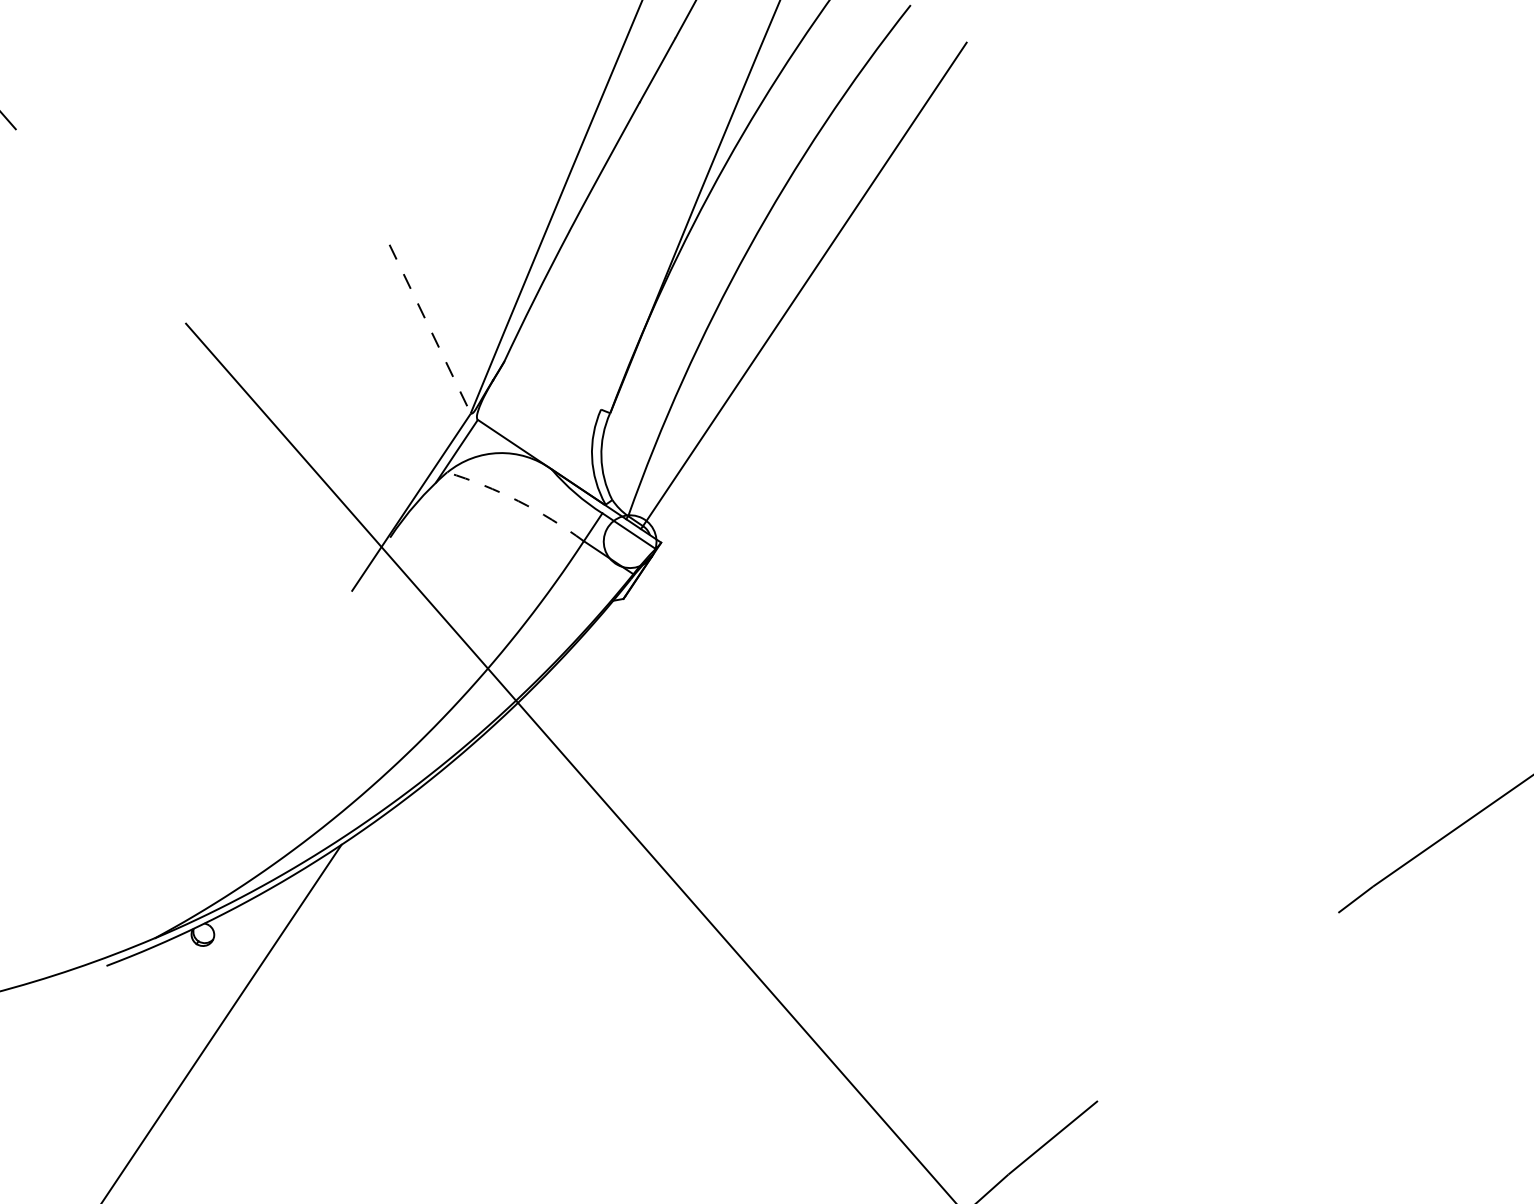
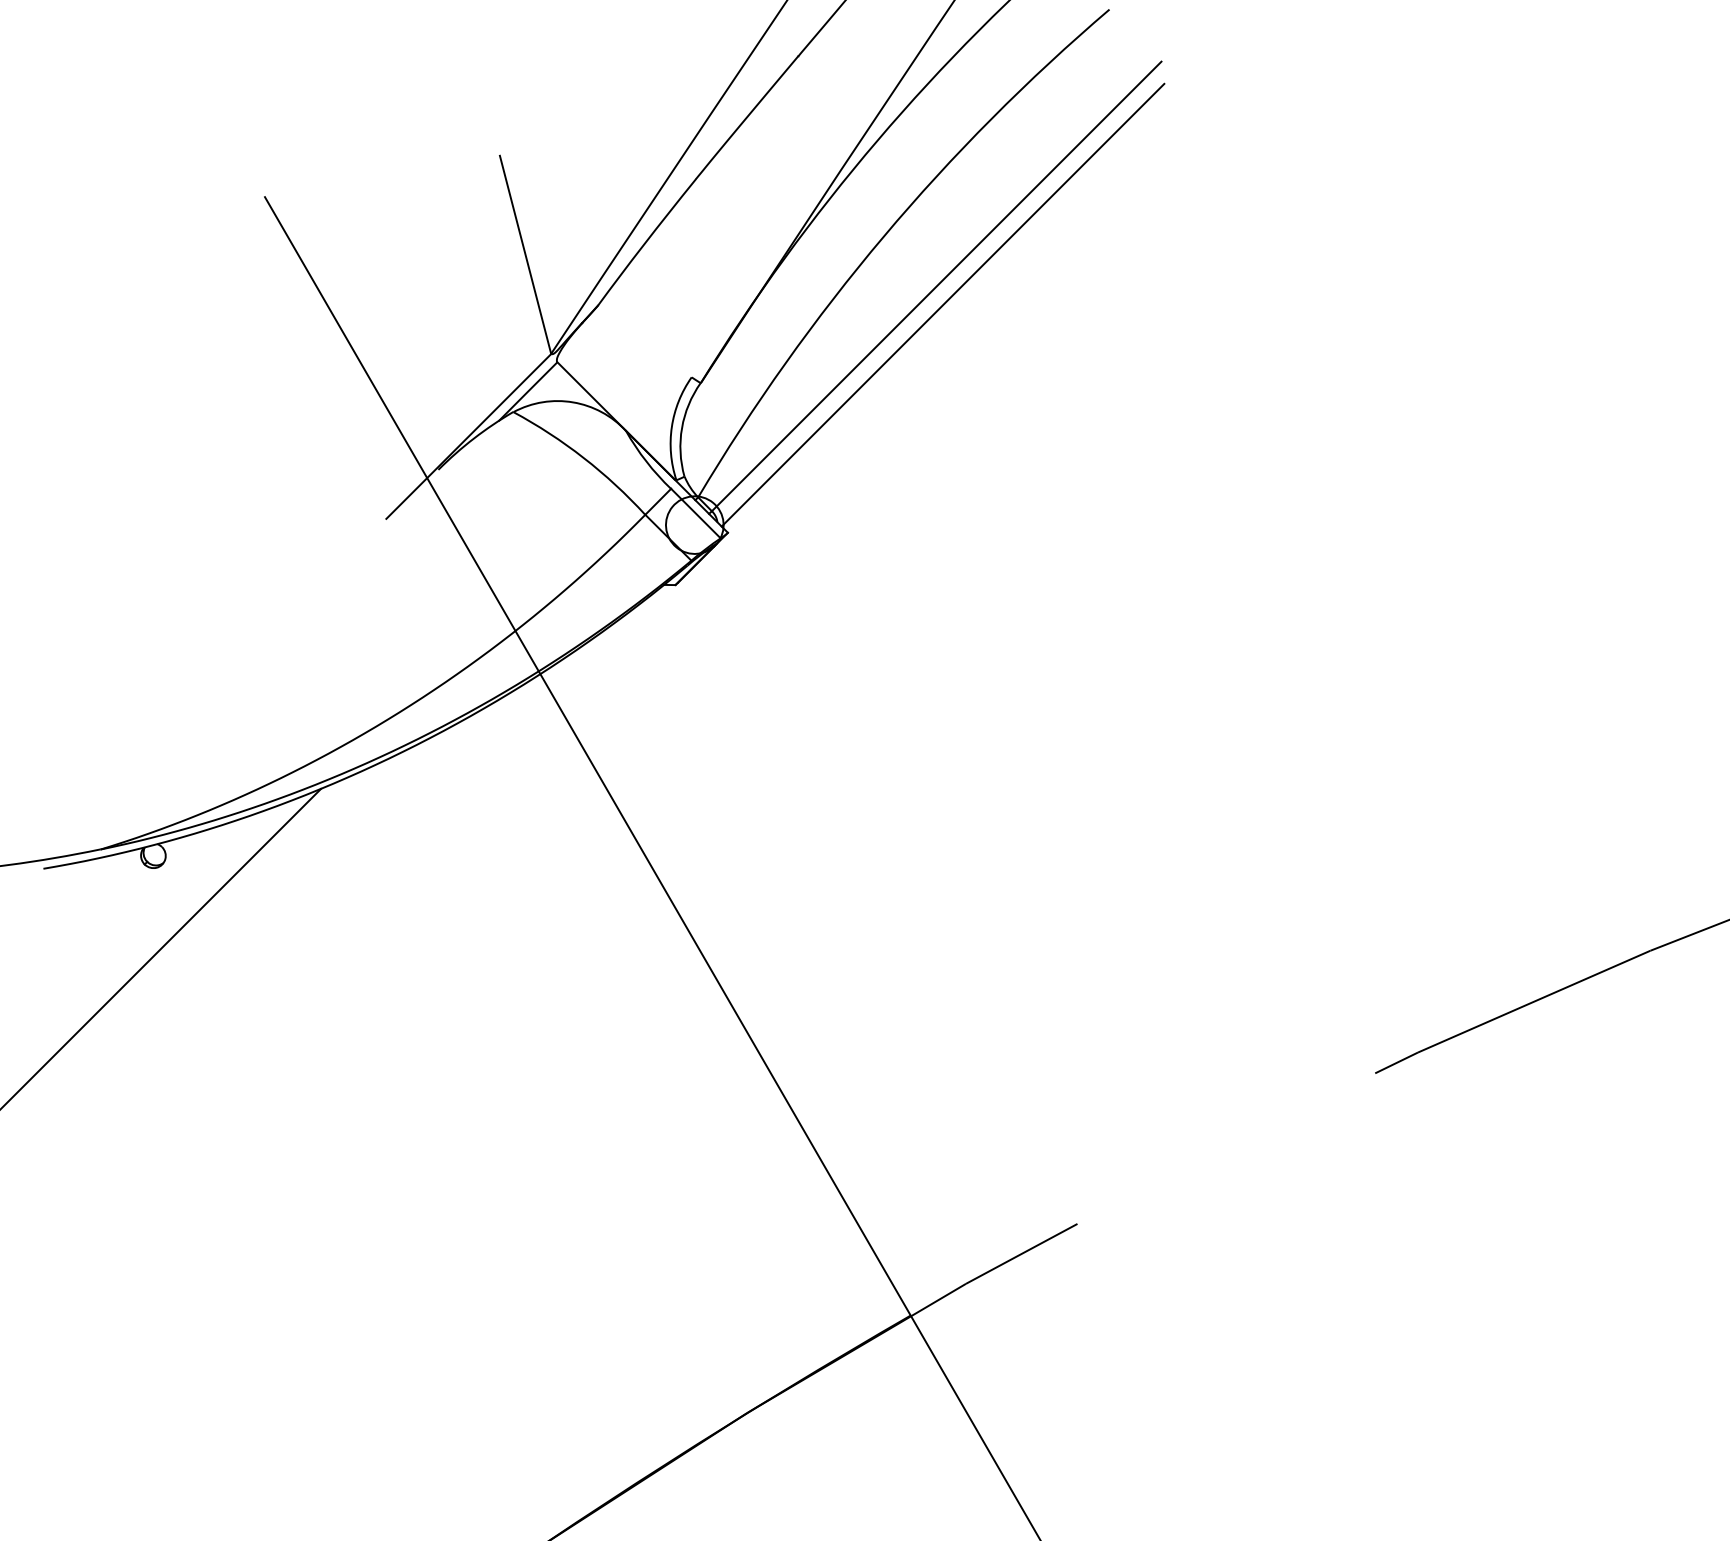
line: (813, 299) -> (942, 304), added
line: (430, 329) -> (525, 255), dashed -> solid
arc: (518, 500) -> (583, 457), dashed -> solid

